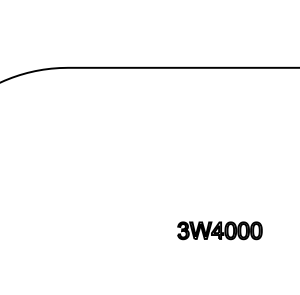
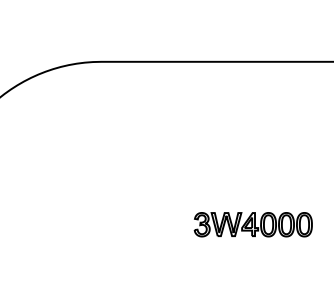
part: (220, 230) -> (253, 224), size x1.4

